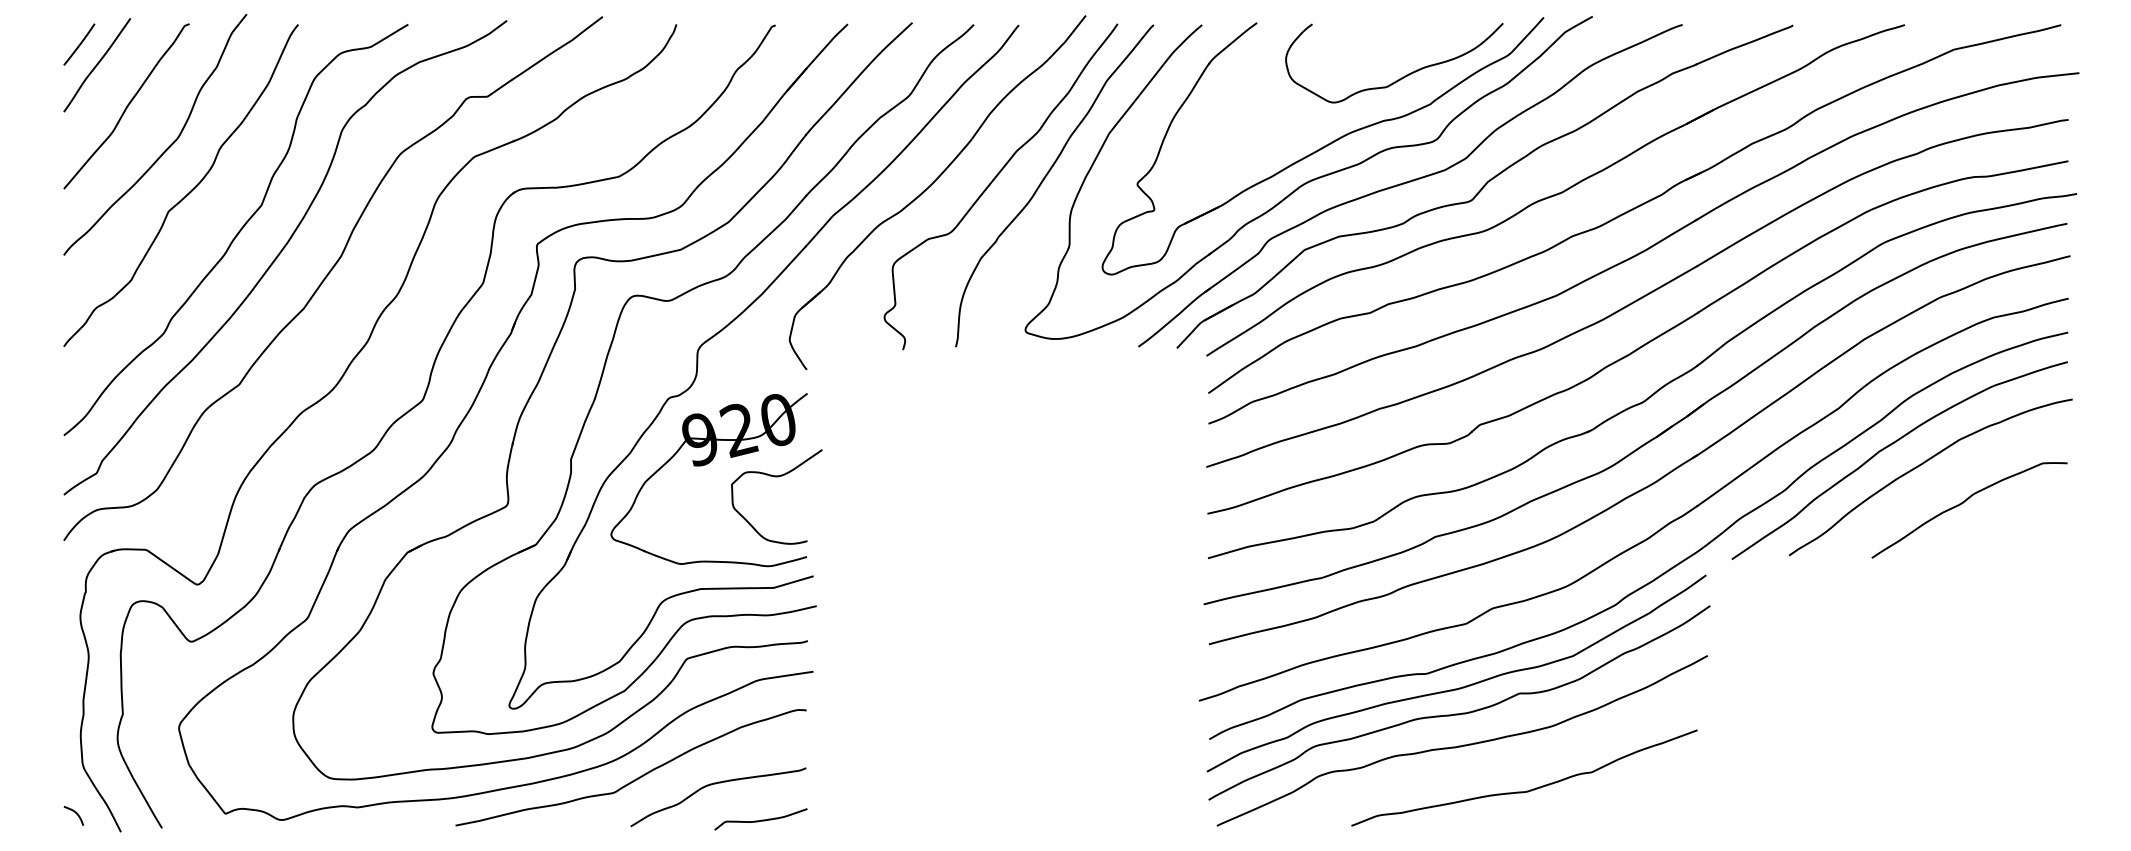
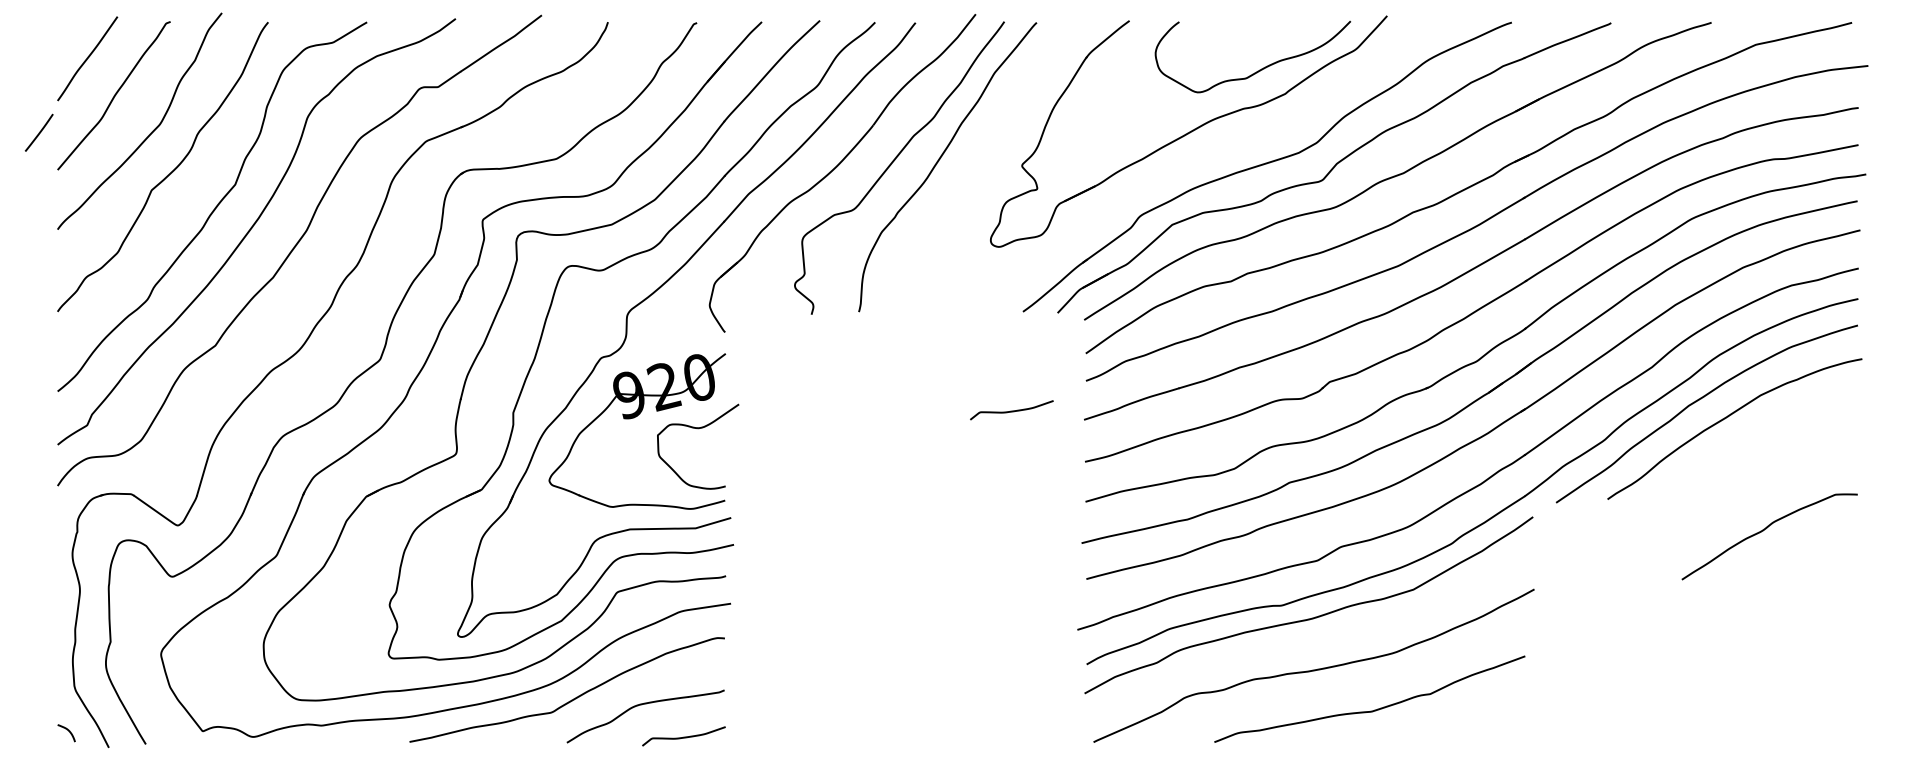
line: (79, 44) -> (39, 132), moved
part: (1308, 177) -> (1175, 159), removed
curve: (1126, 456) -> (1012, 410), added
curve: (1963, 503) -> (1764, 530), moved
curve: (1462, 712) -> (1314, 640), removed

